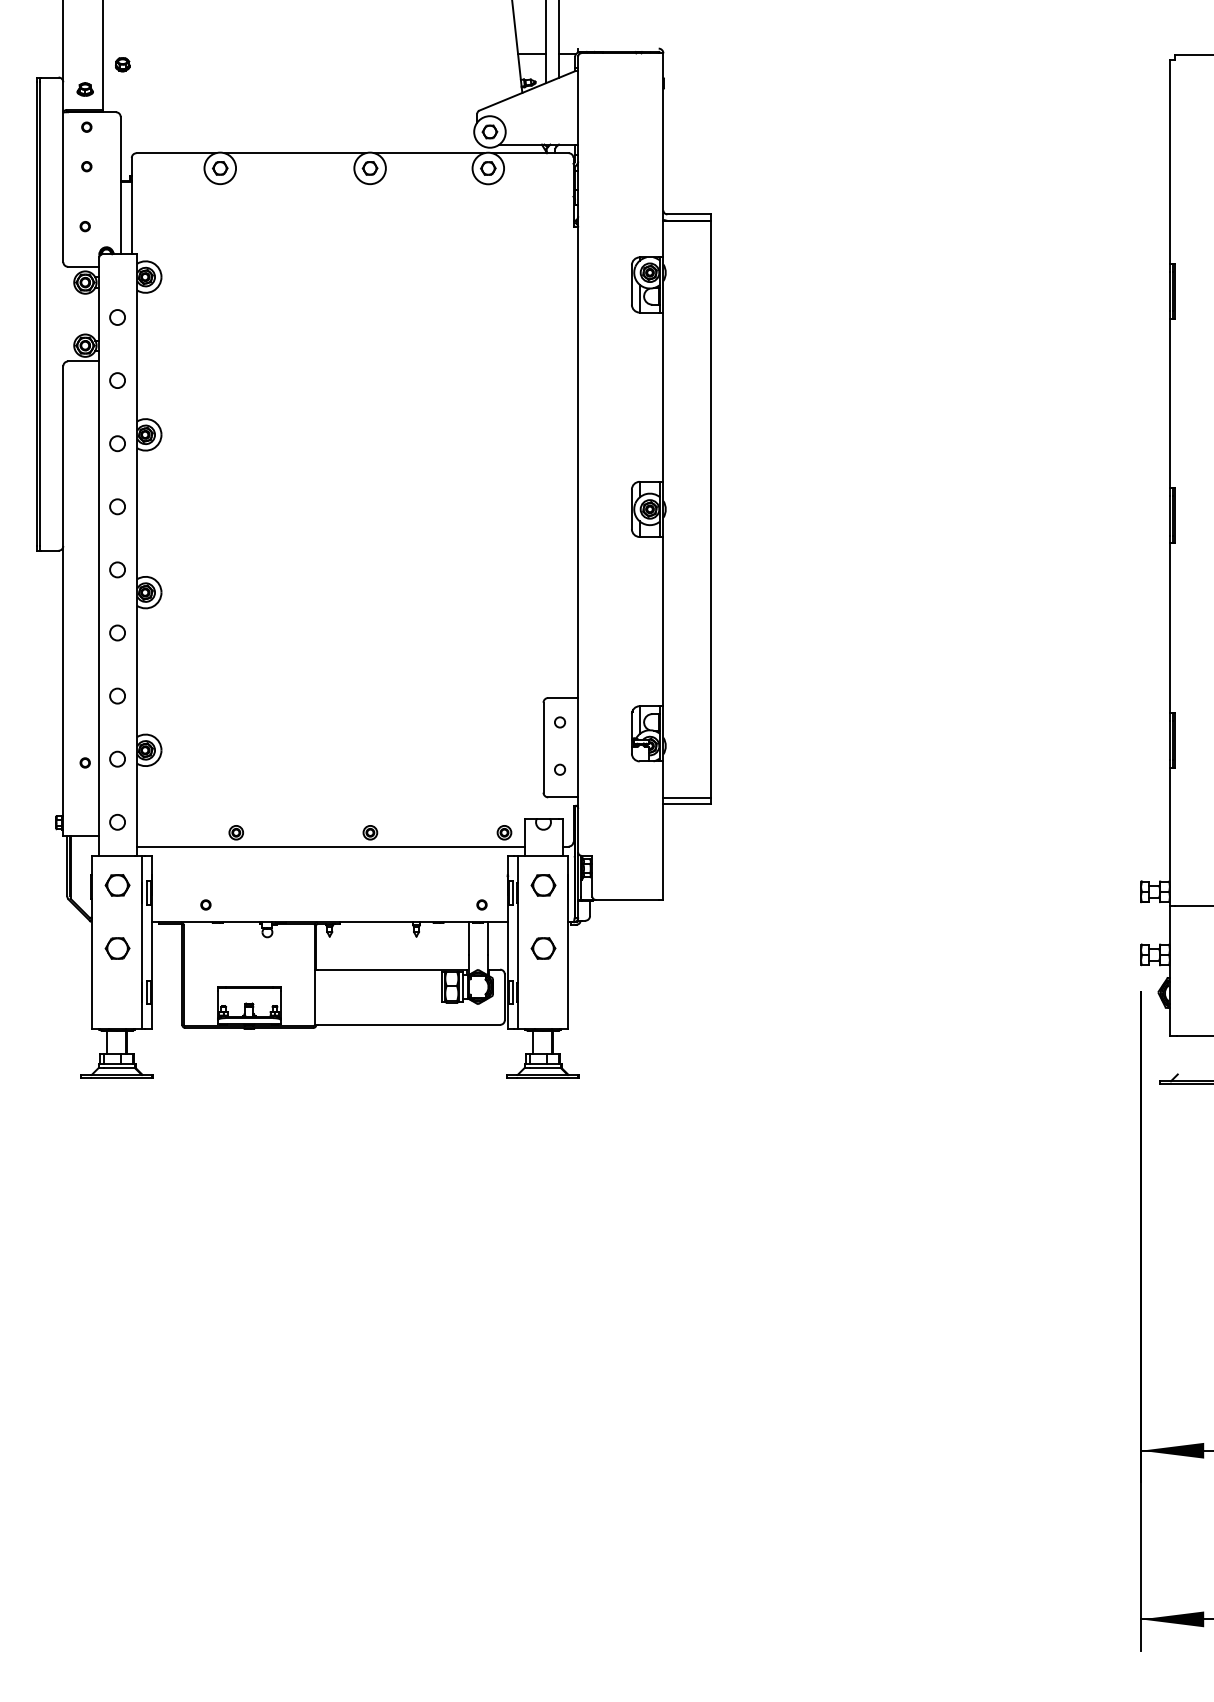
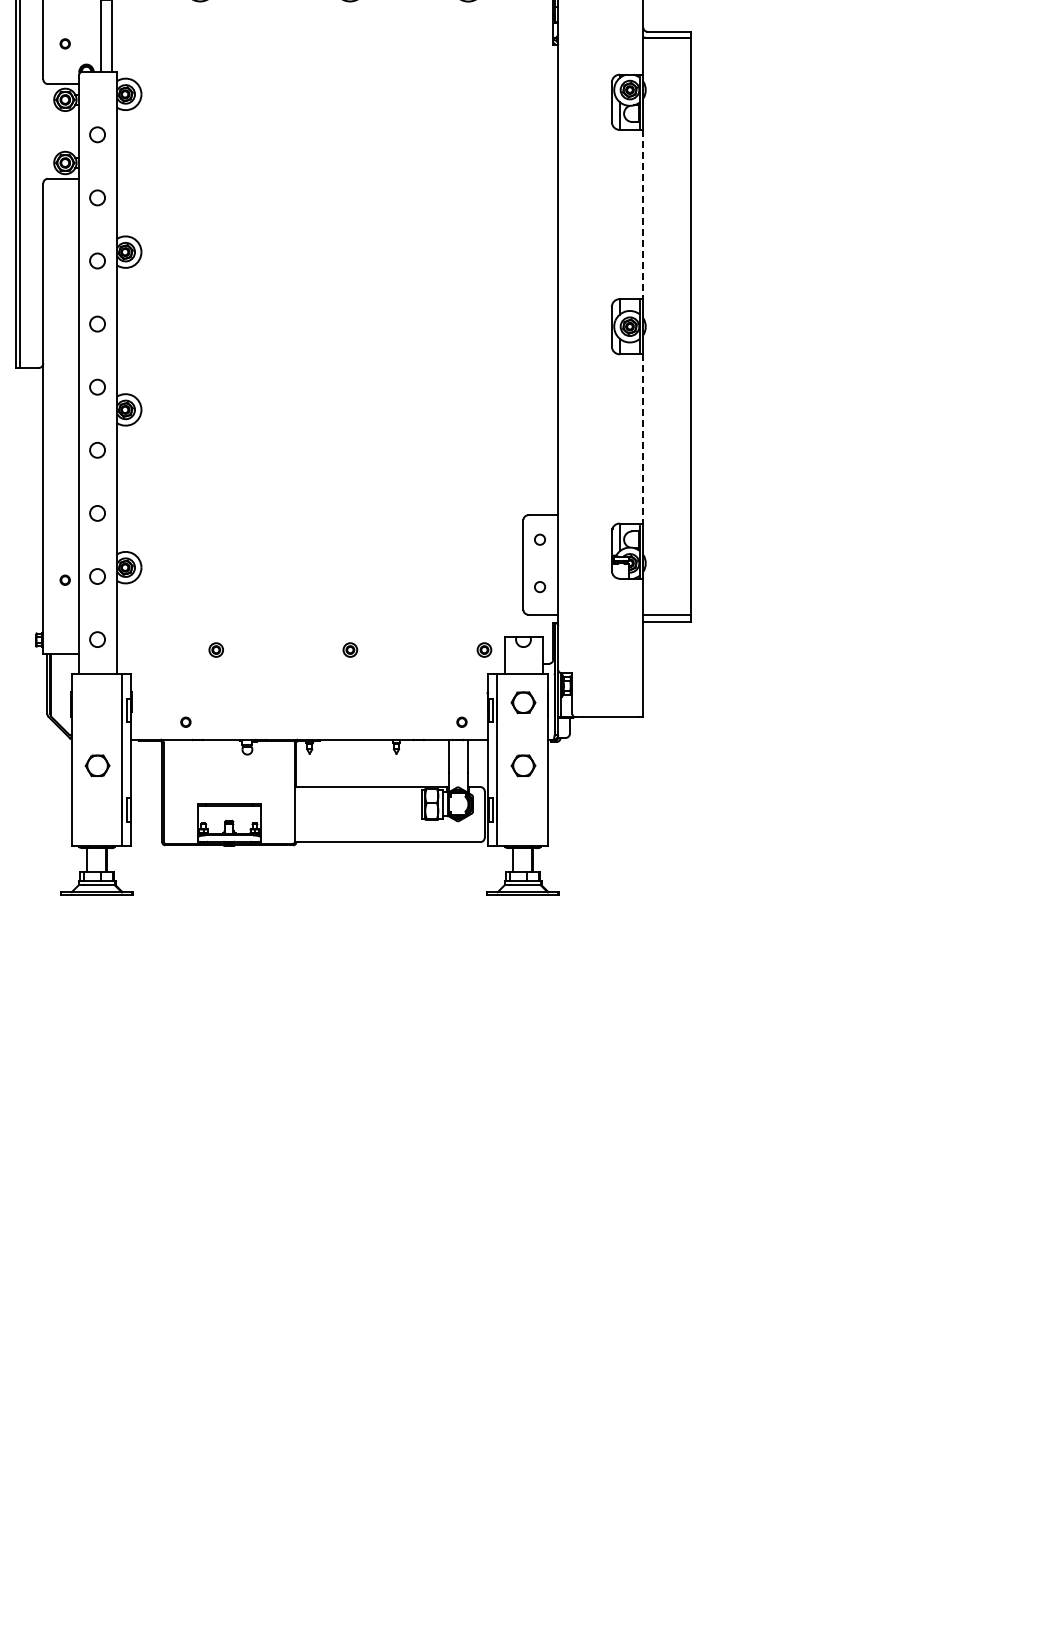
line: (663, 397) -> (643, 214), solid -> dashed
line: (663, 621) -> (643, 438), solid -> dashed
line: (331, 846) -> (311, 663), removed
part: (117, 885) -> (97, 702), removed

